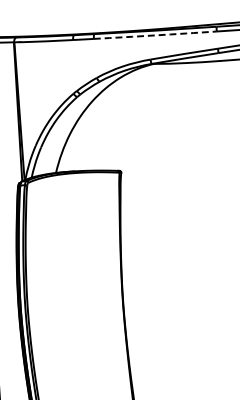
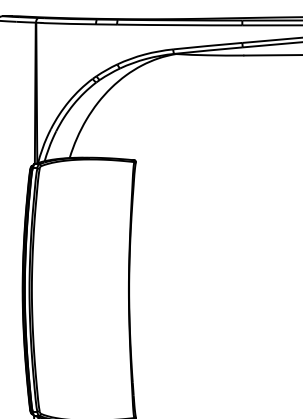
arc: (155, 35) -> (179, 25), dashed -> solid

